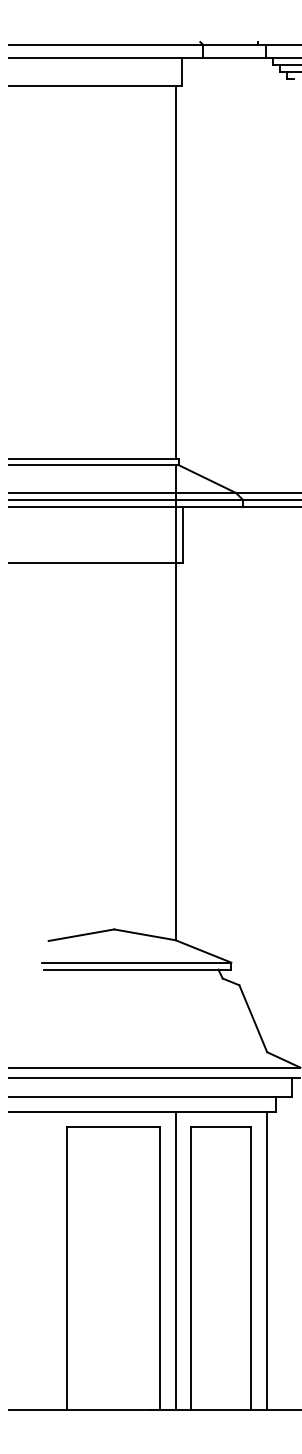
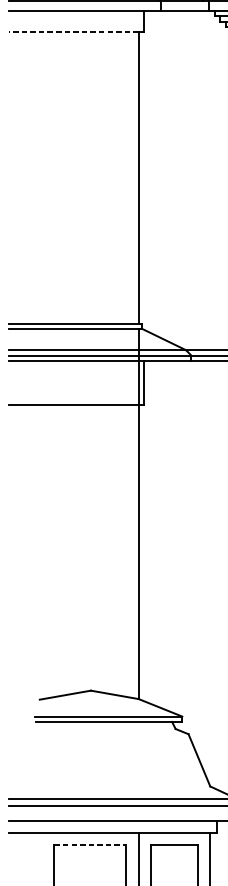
line: (91, 85) -> (73, 32), solid -> dashed
line: (114, 1127) -> (91, 845), solid -> dashed

